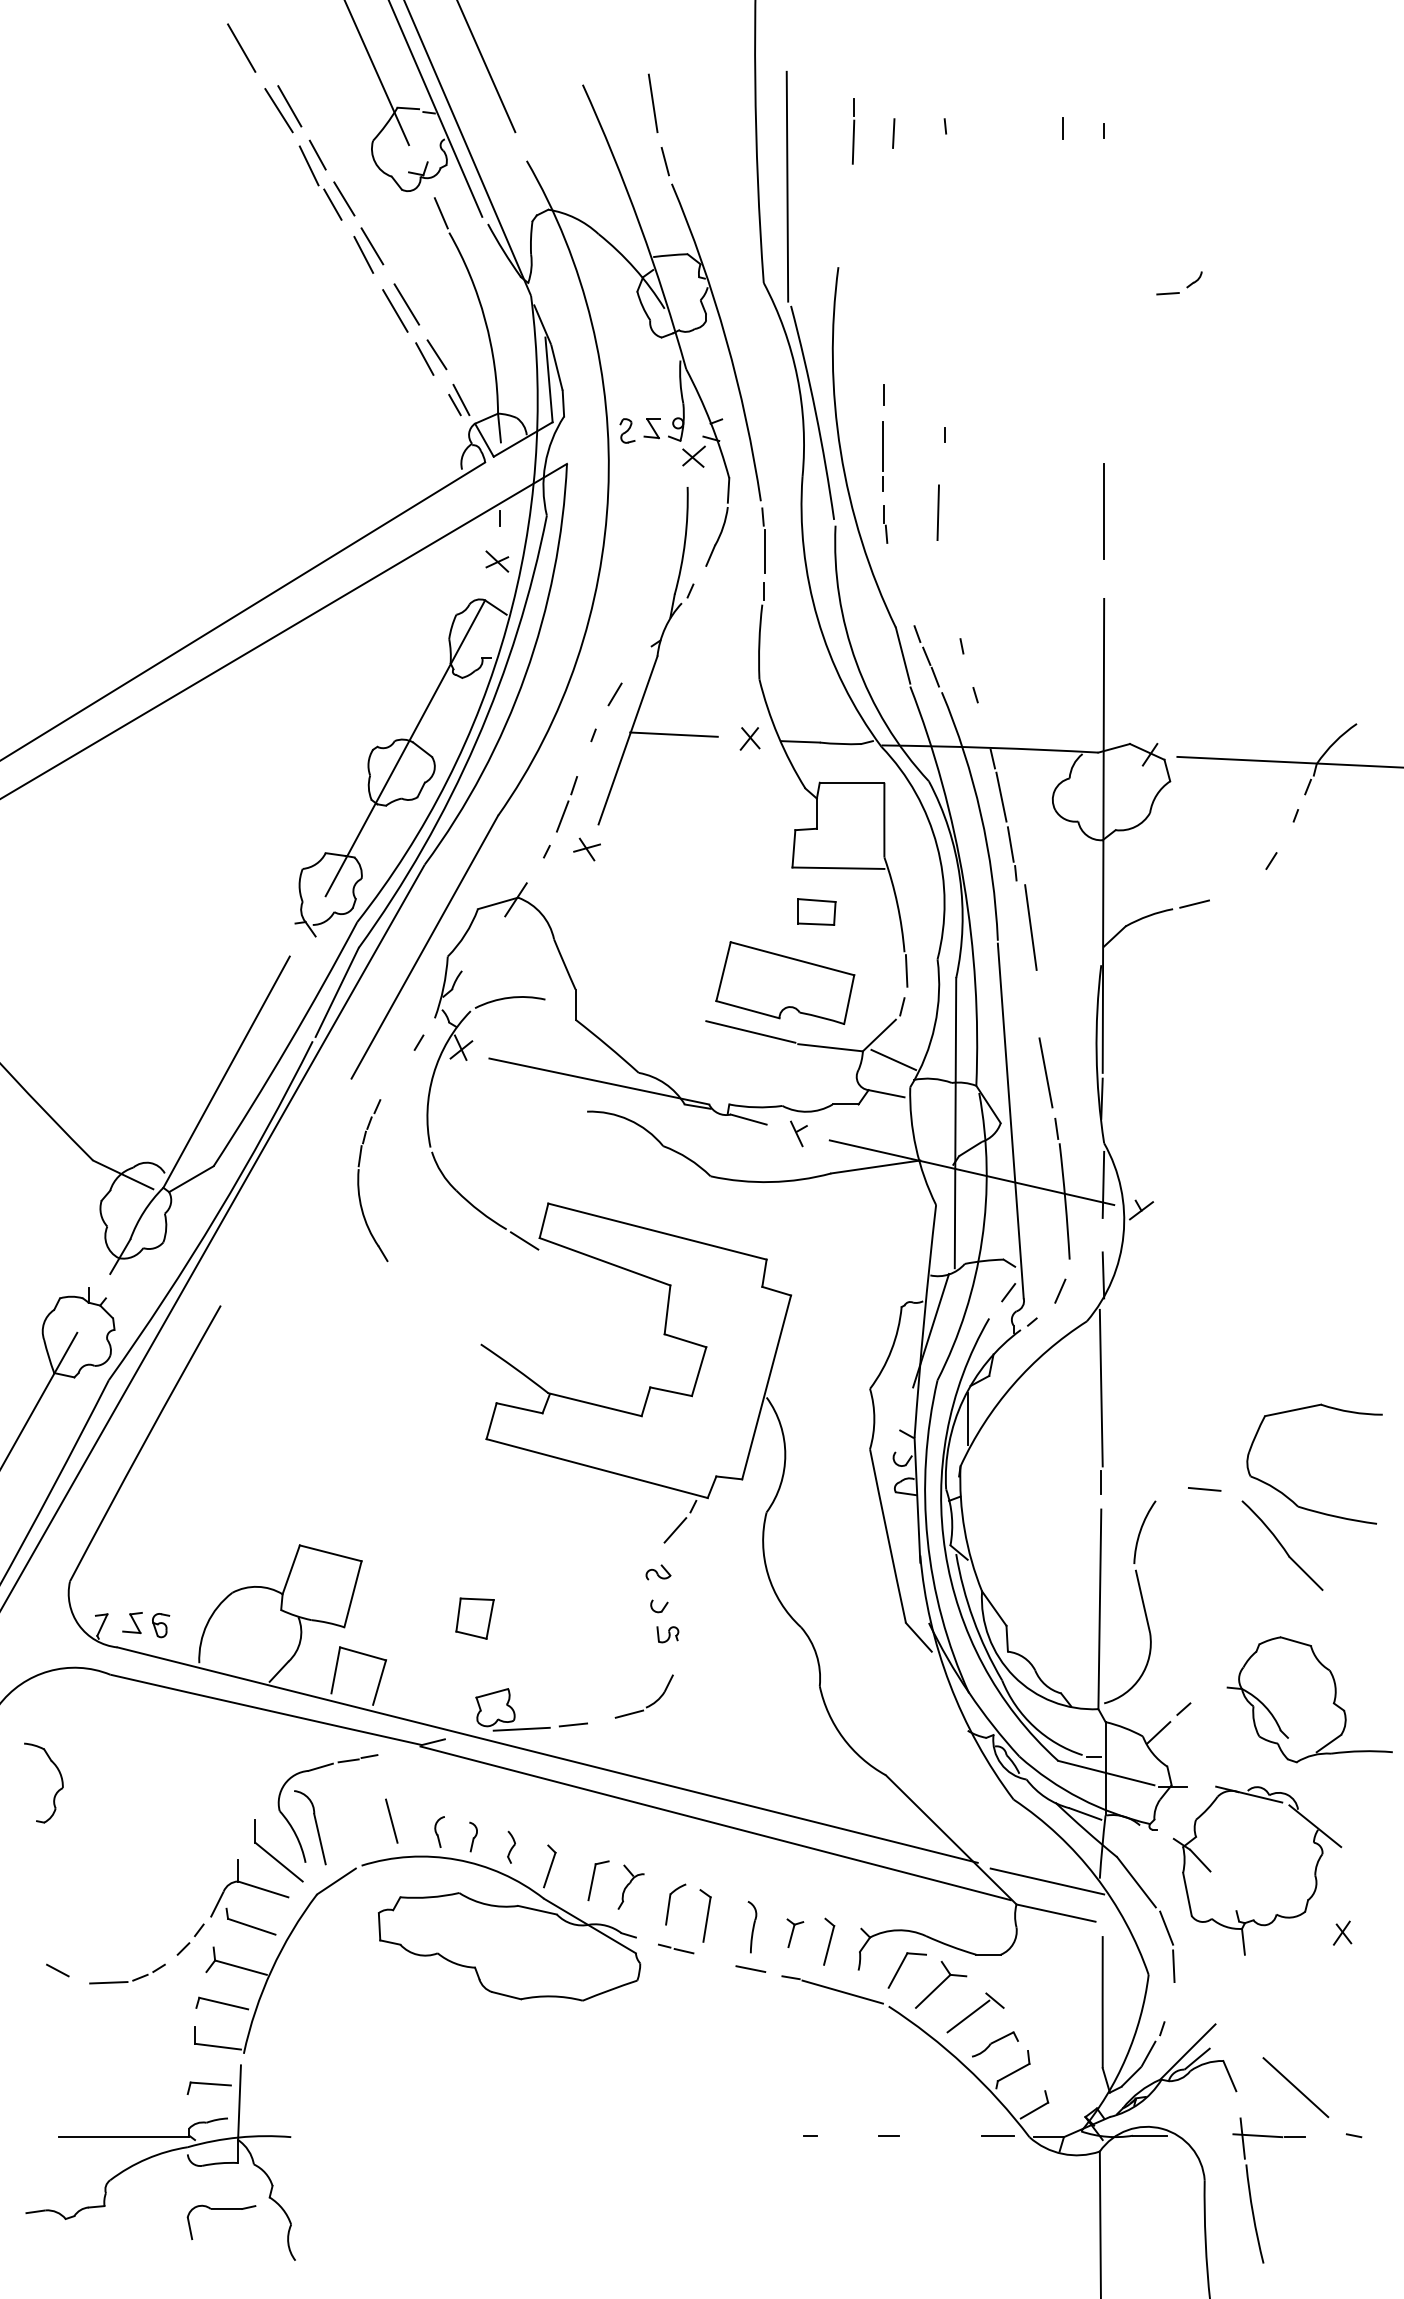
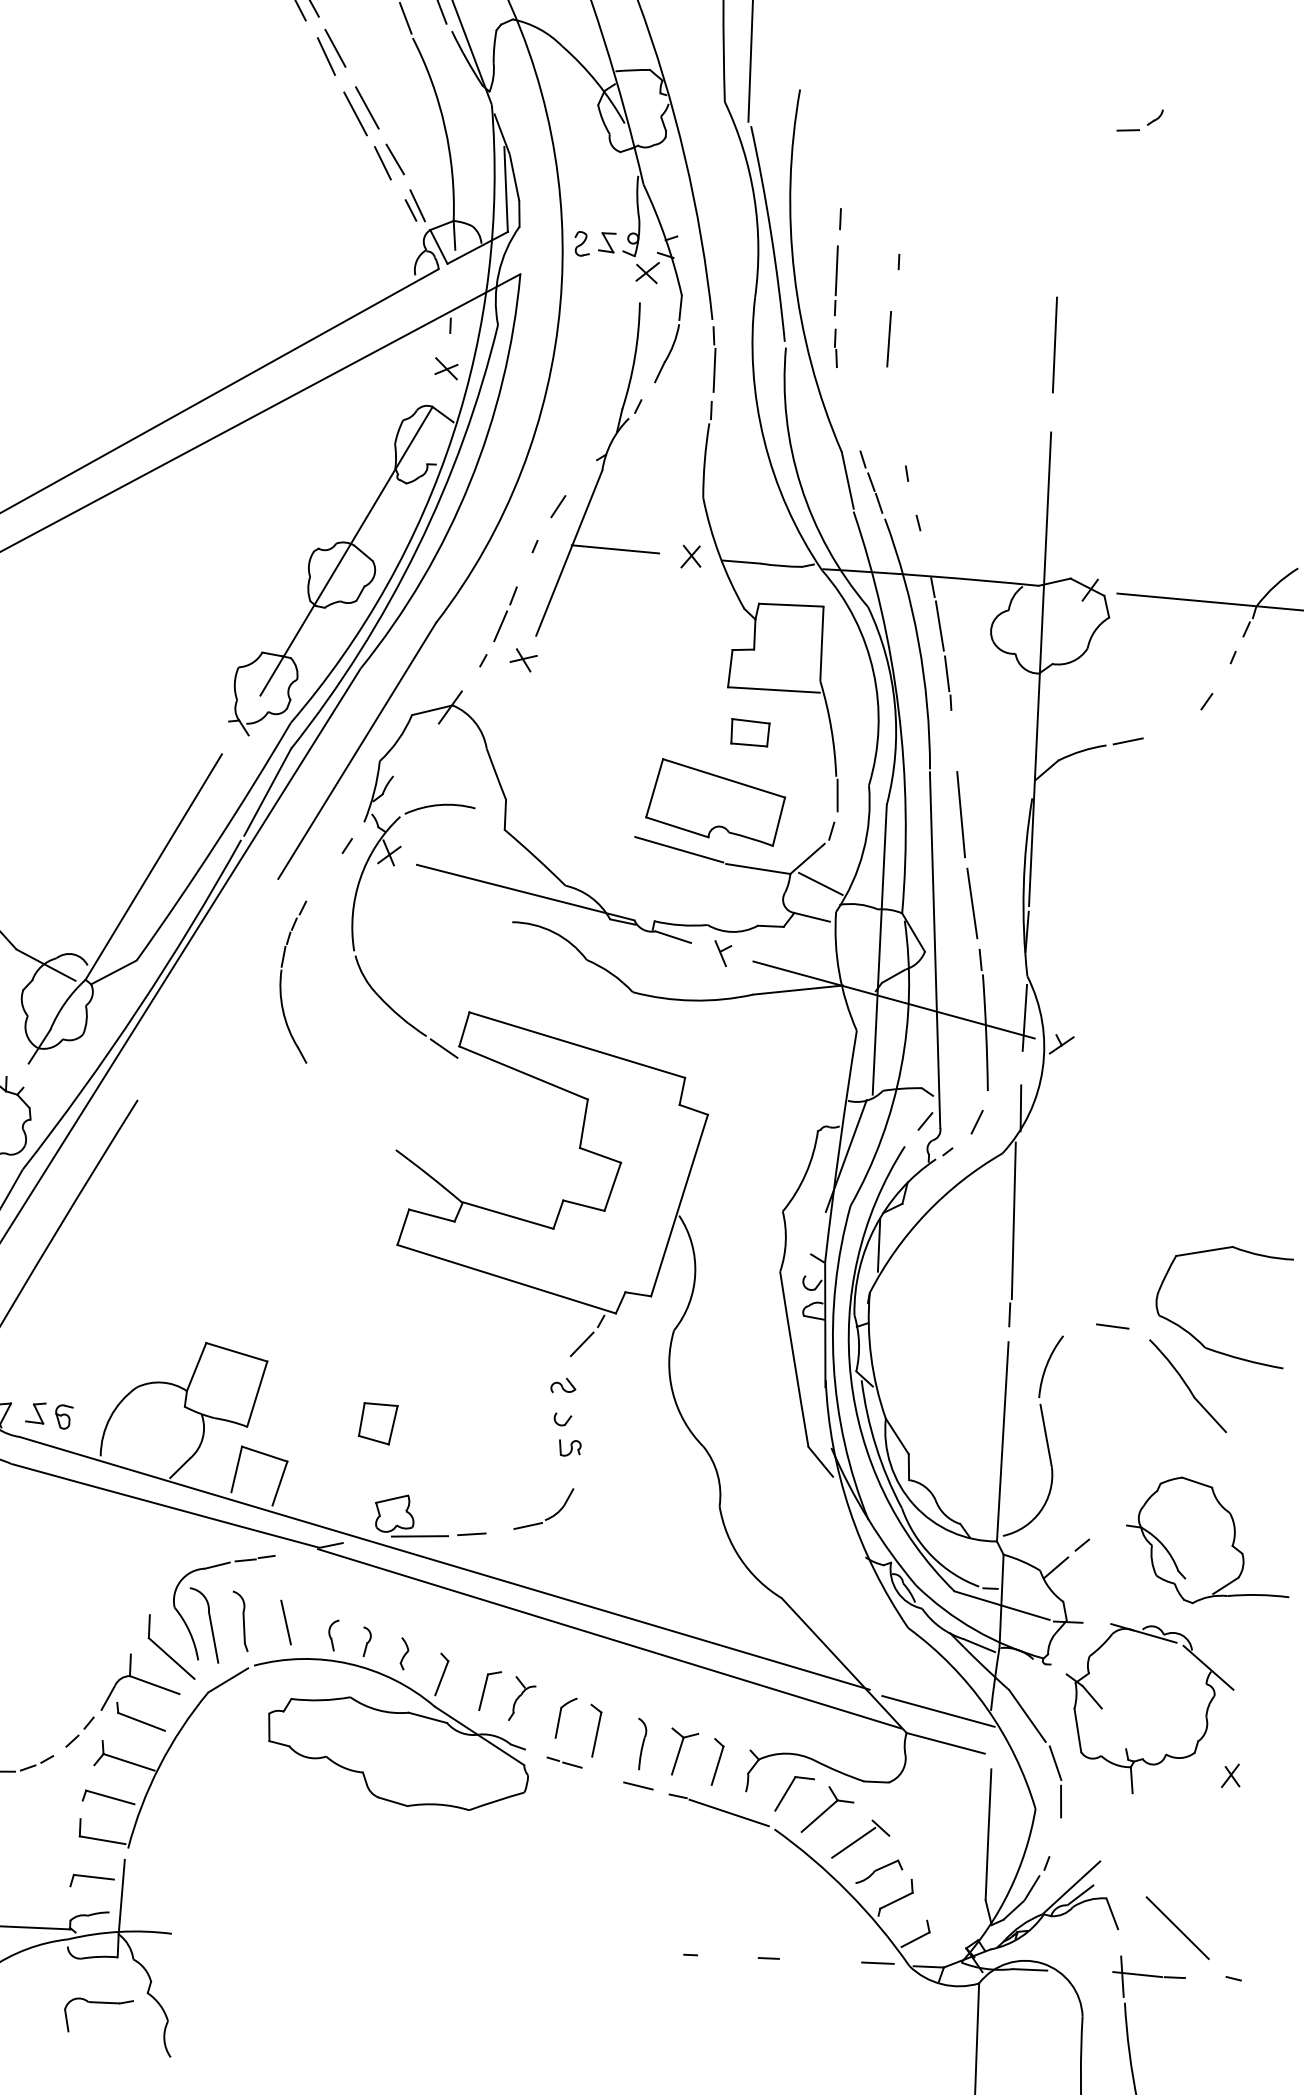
line: (1030, 927) -> (960, 814), moved
part: (346, 1821) -> (240, 1620), added
part: (795, 1933) -> (684, 1752), size x1.67

